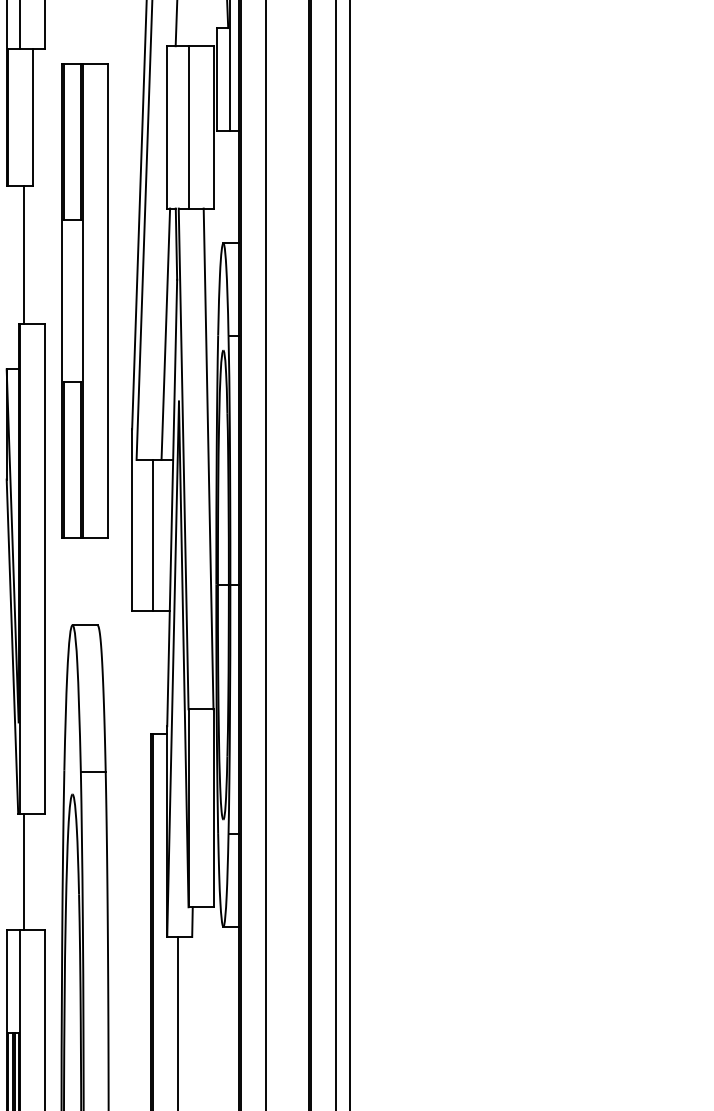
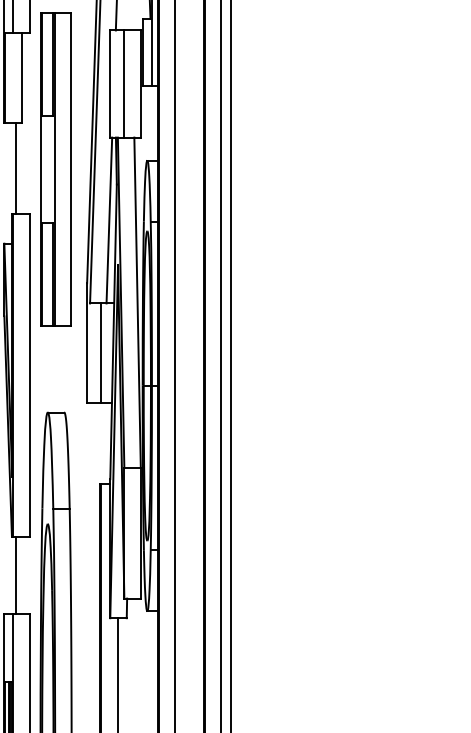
part: (84, 300) -> (55, 169), moved

